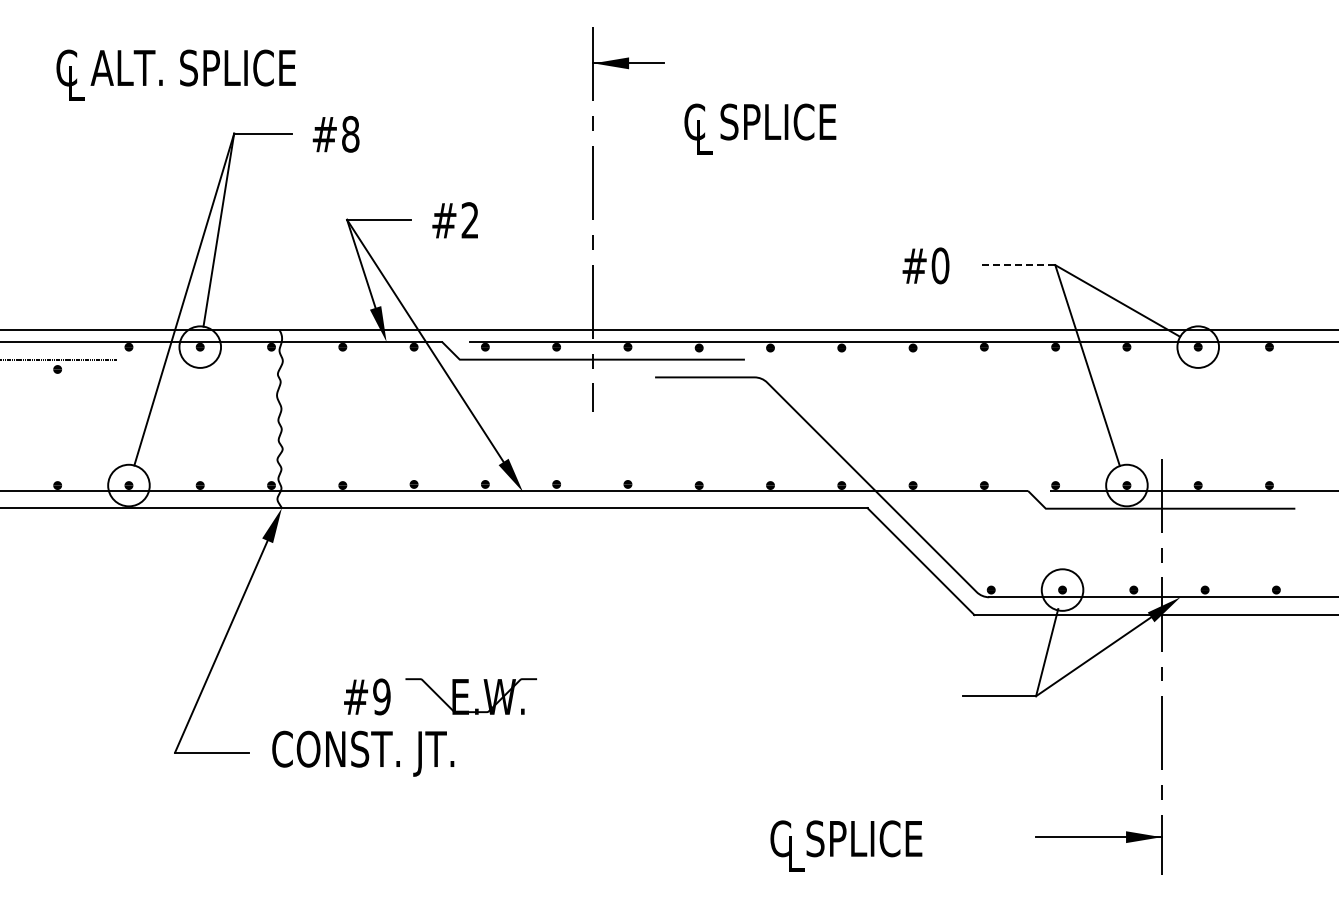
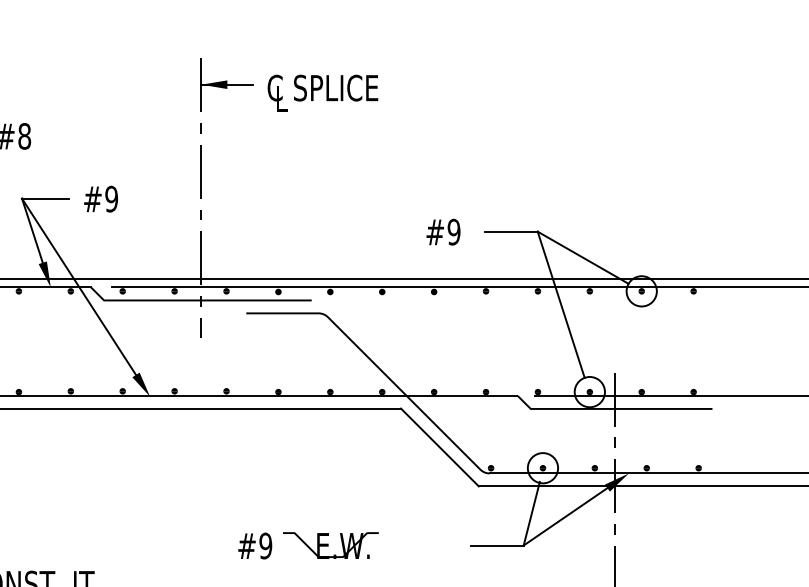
text: (760, 128) -> (323, 92), moved
text: (469, 220) -> (111, 199), #2 -> #9
text: (940, 265) -> (454, 231), #0 -> #9
line: (1018, 265) -> (510, 231), dashed -> solid
part: (440, 696) -> (308, 545), moved

